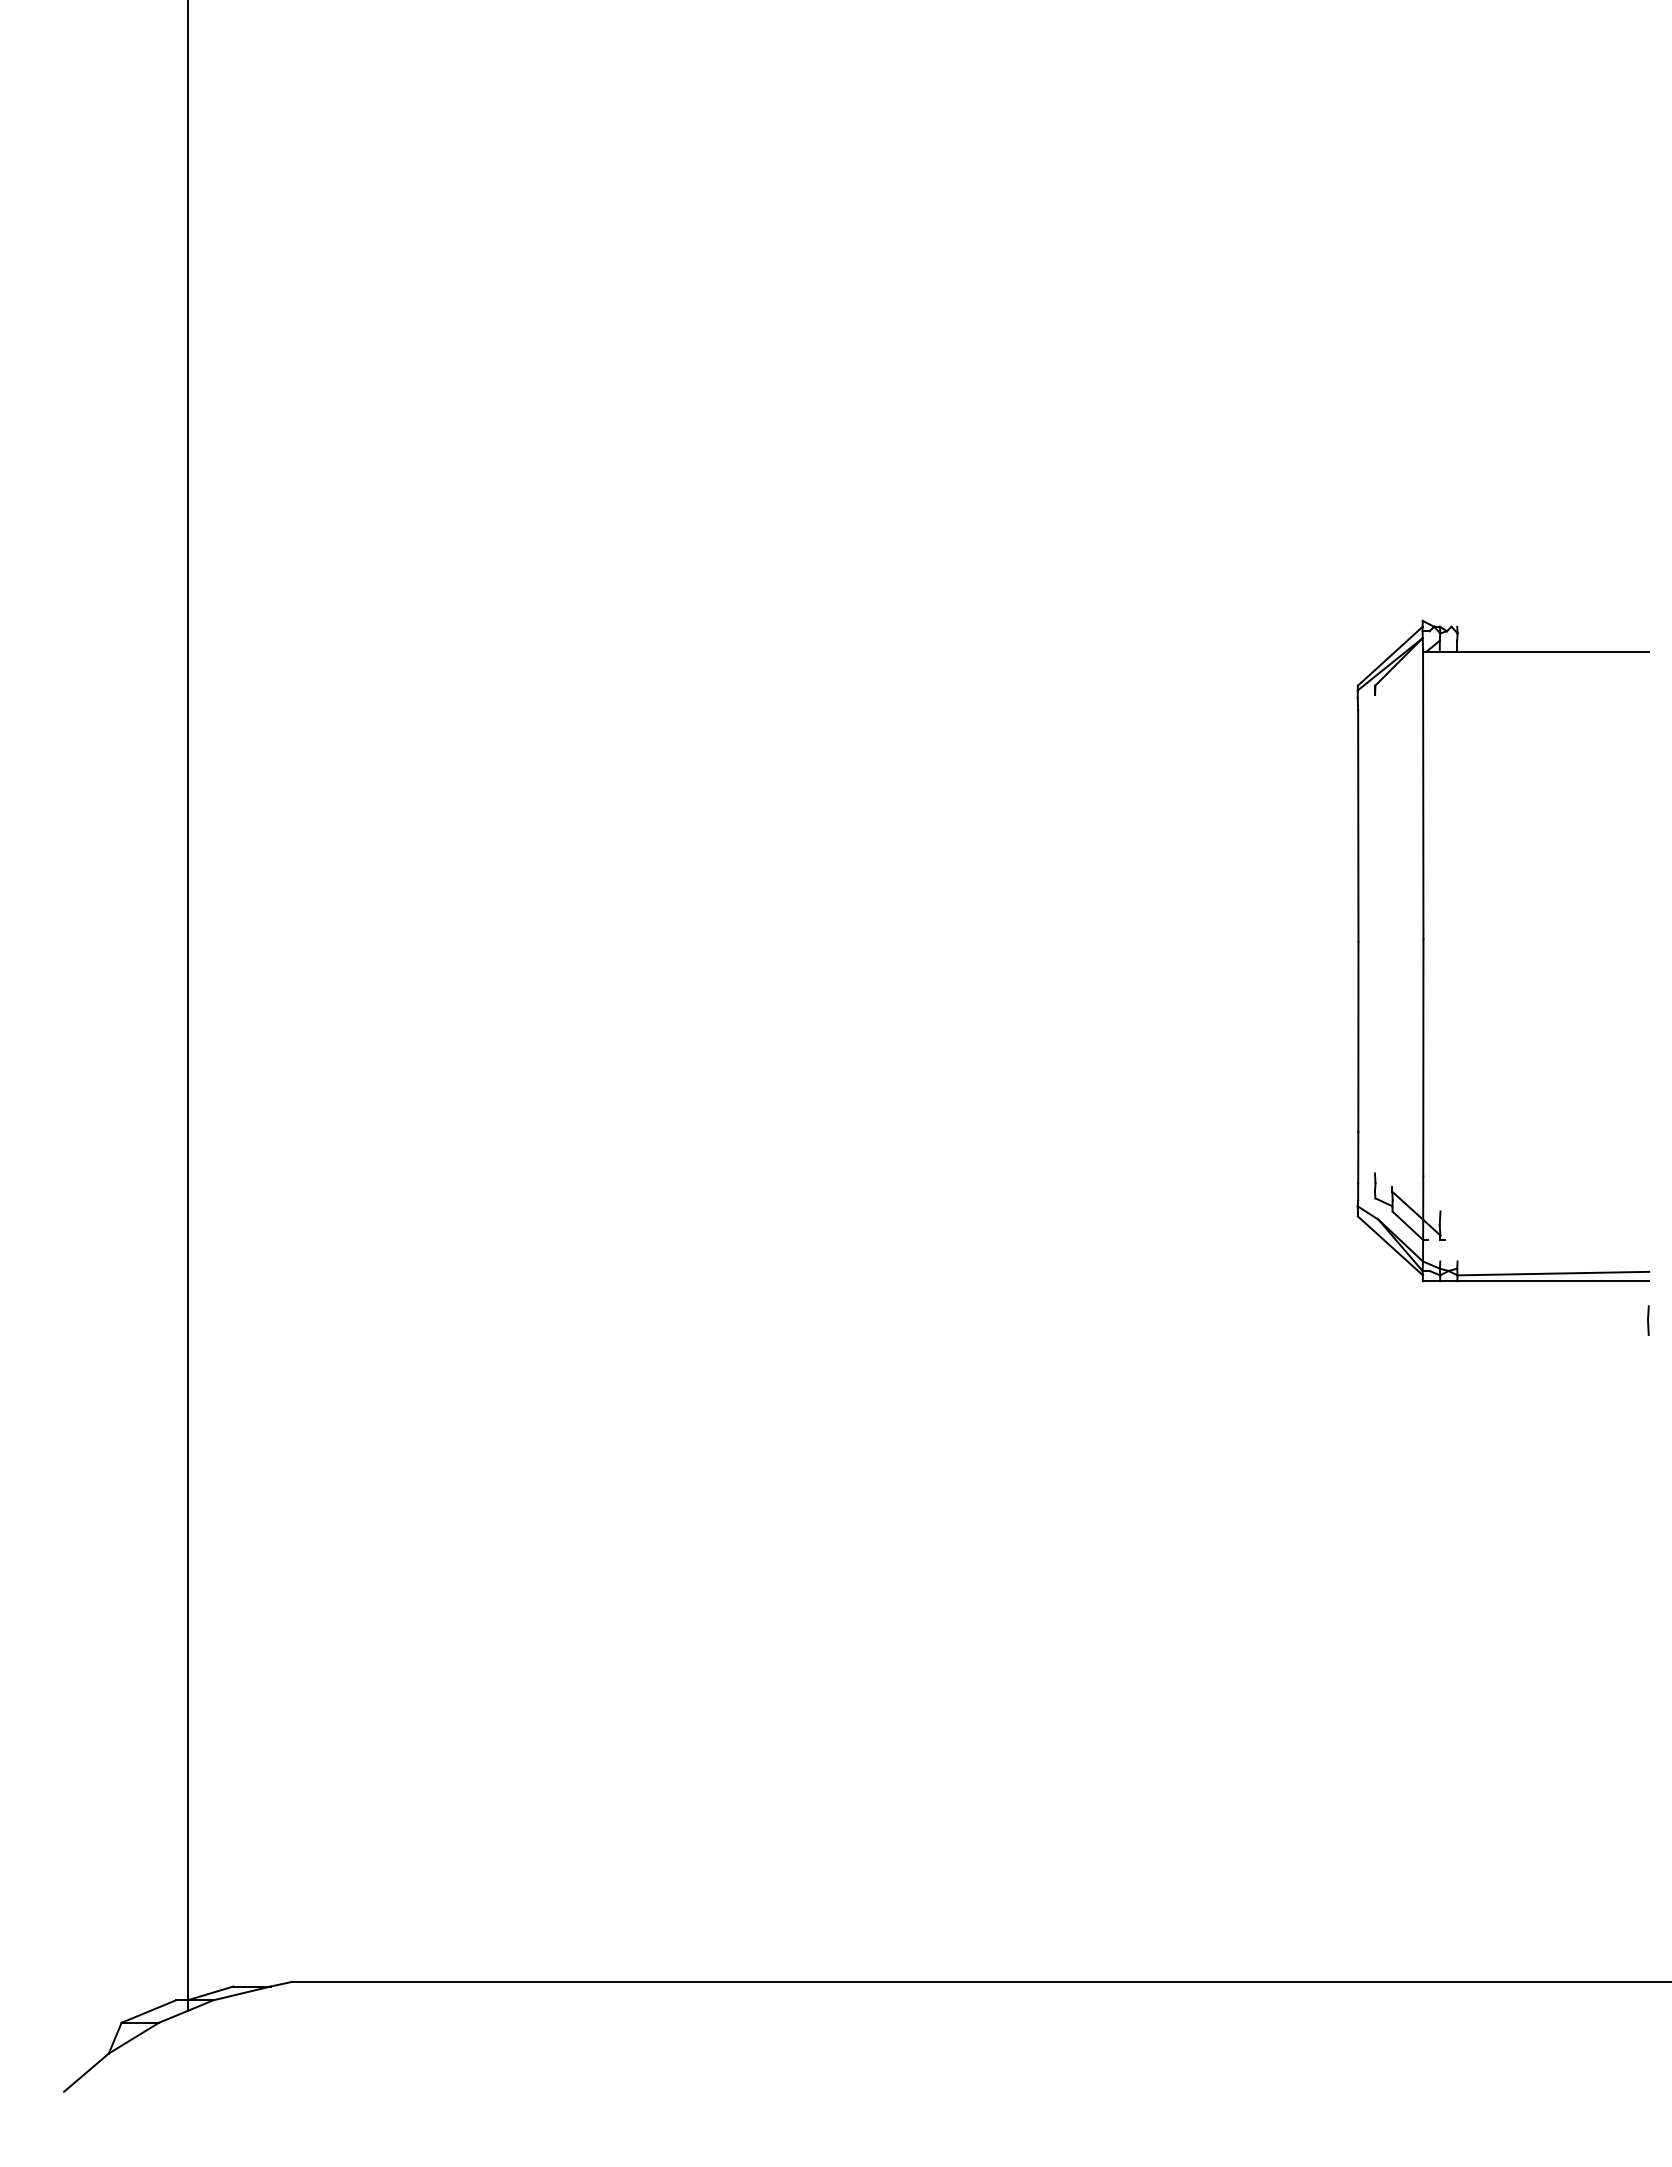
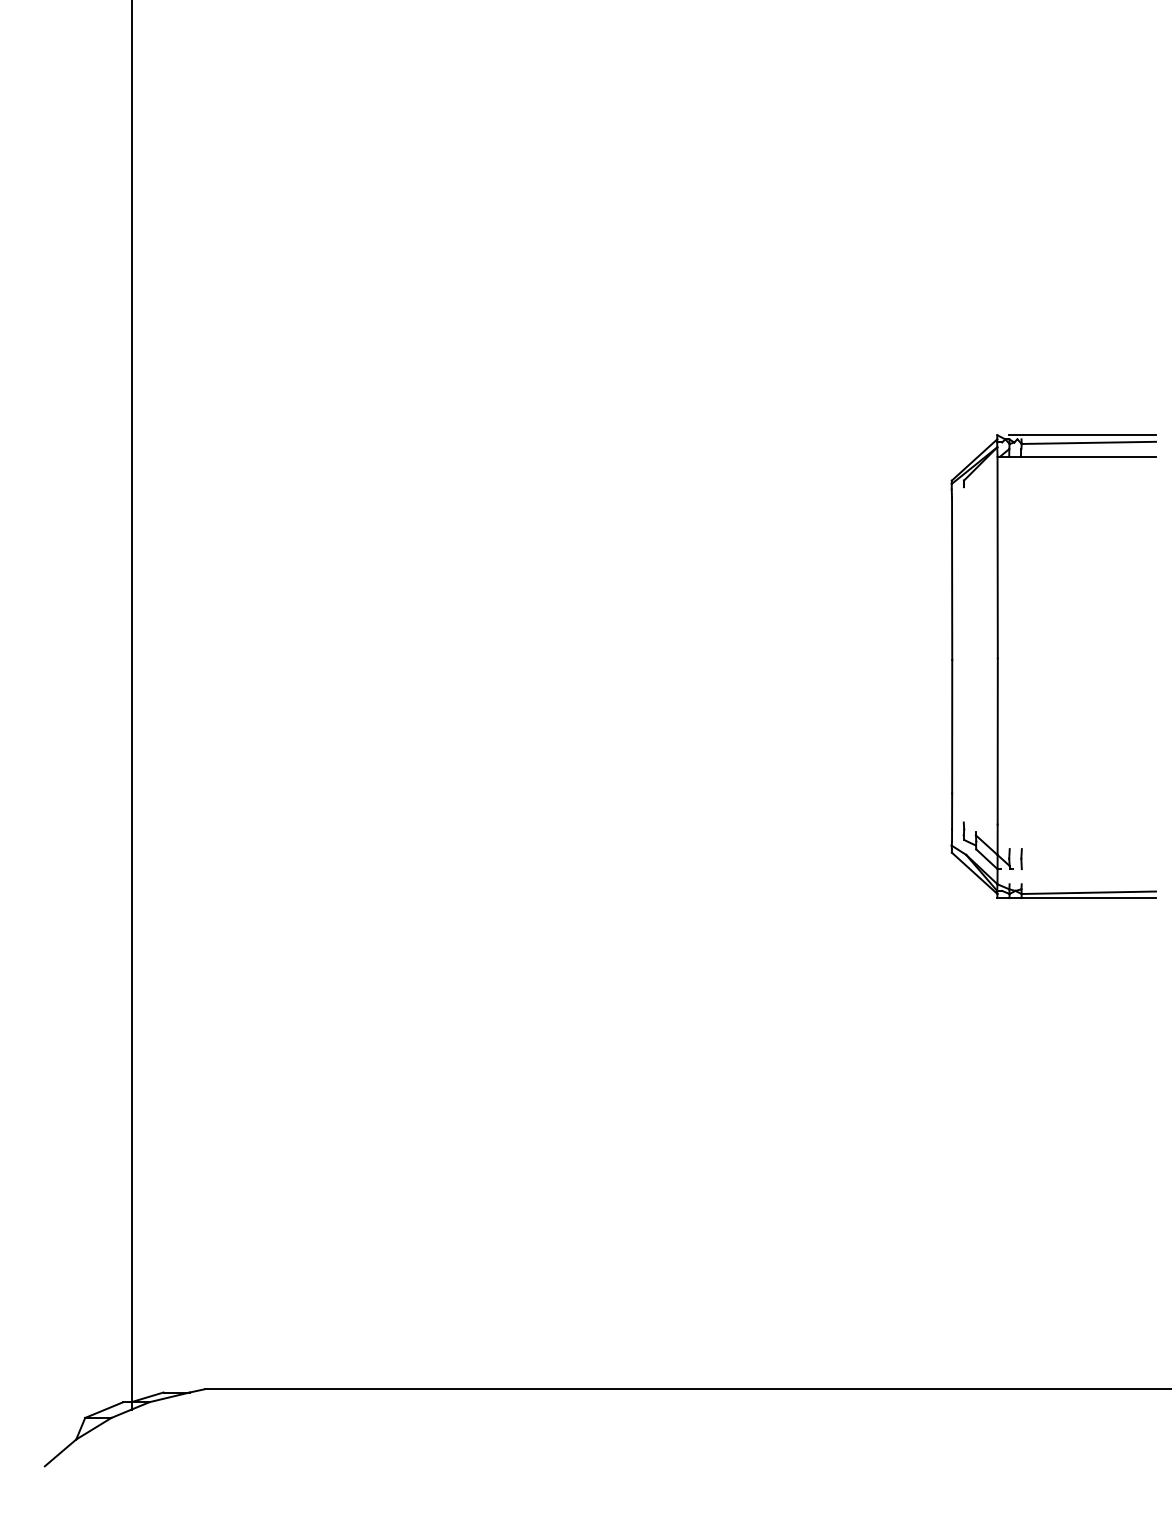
line: (1544, 620) -> (1082, 434), added
line: (1553, 631) -> (1088, 442), added
line: (1648, 1320) -> (1021, 859), moved

